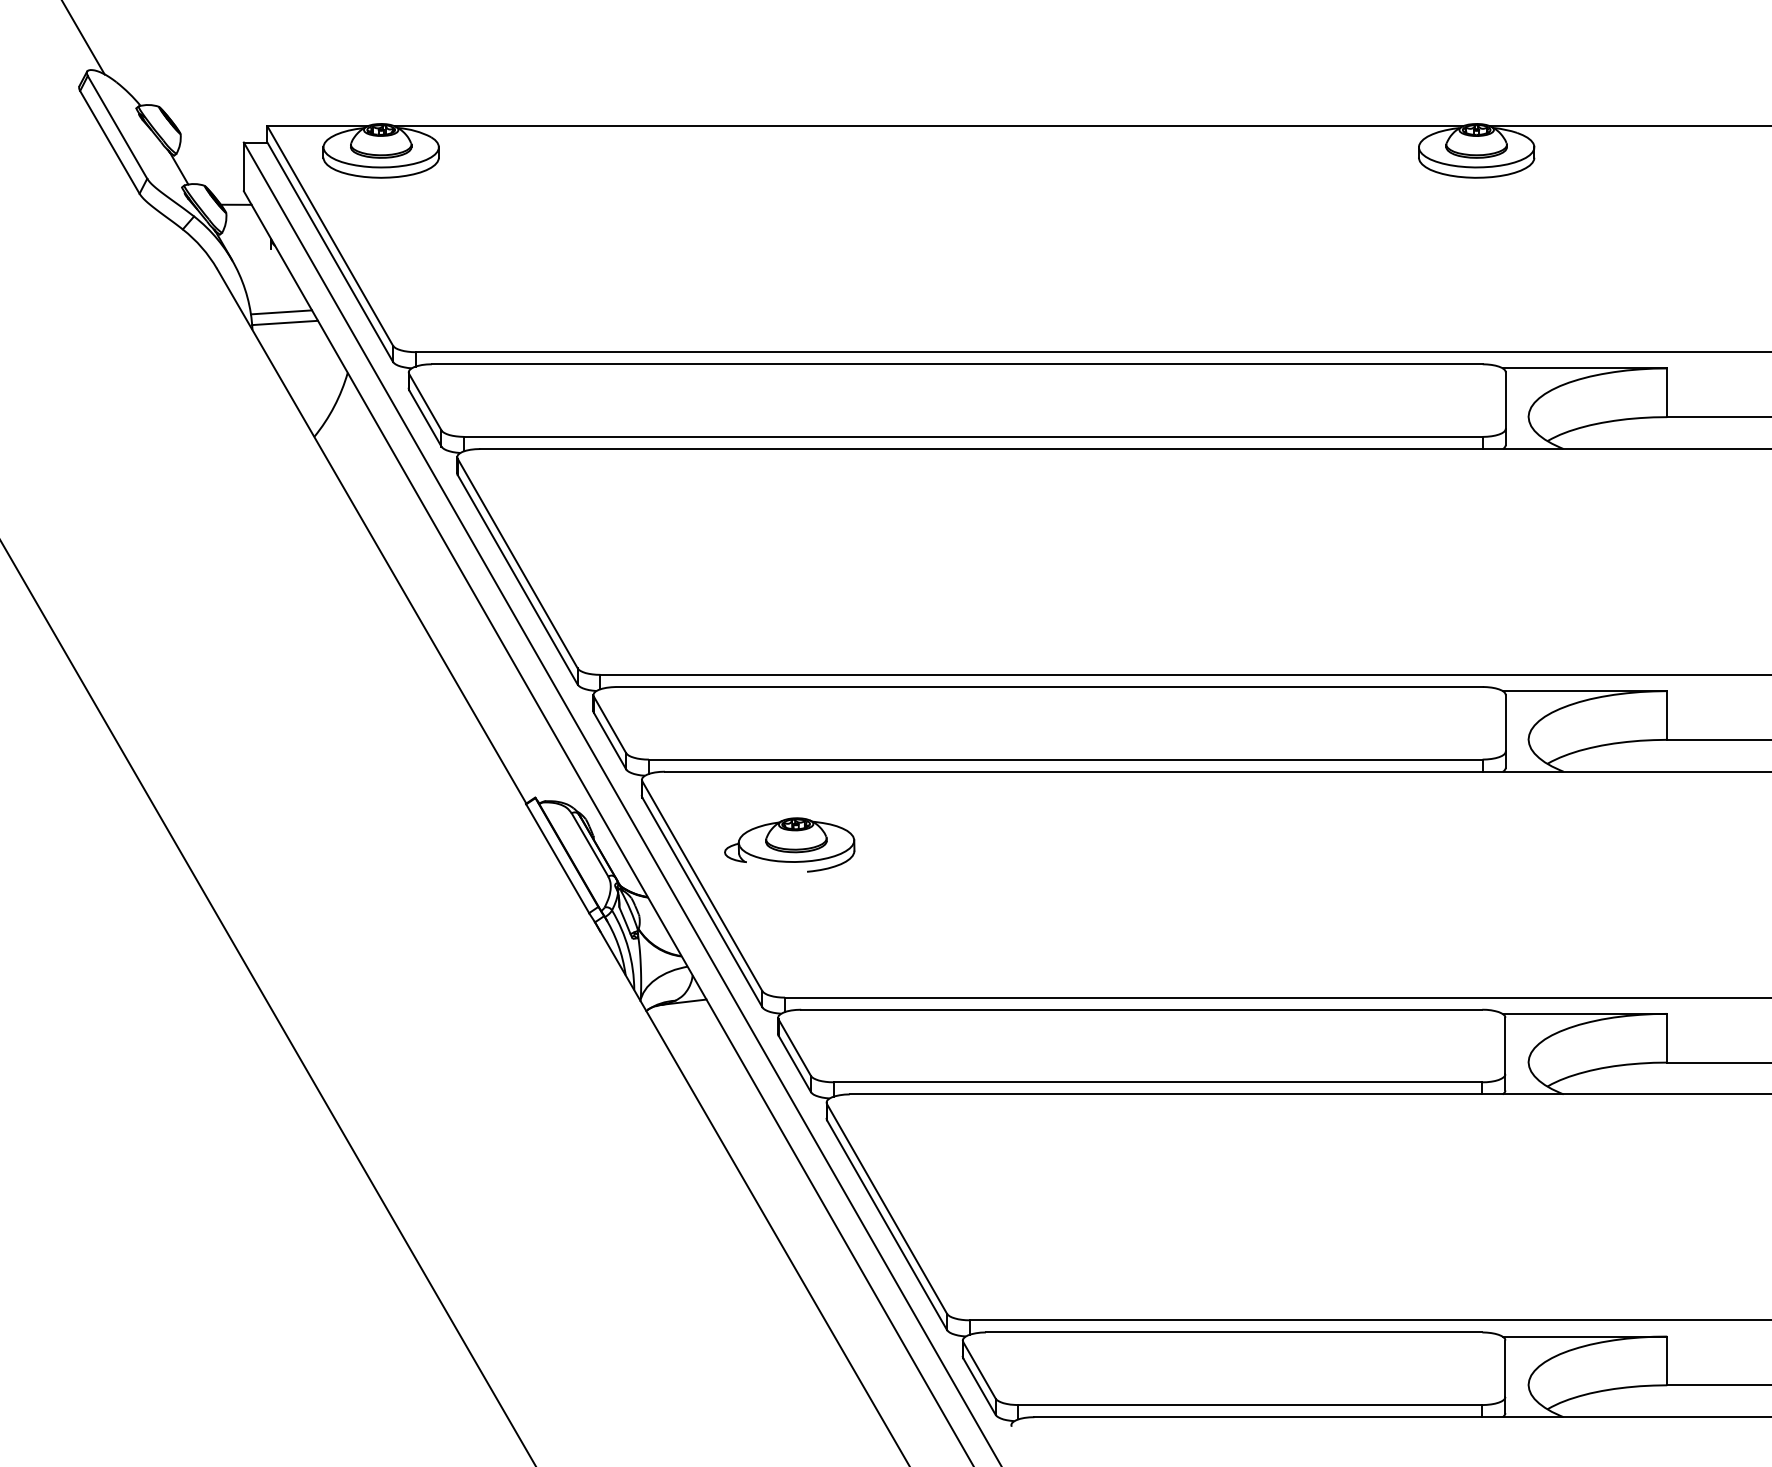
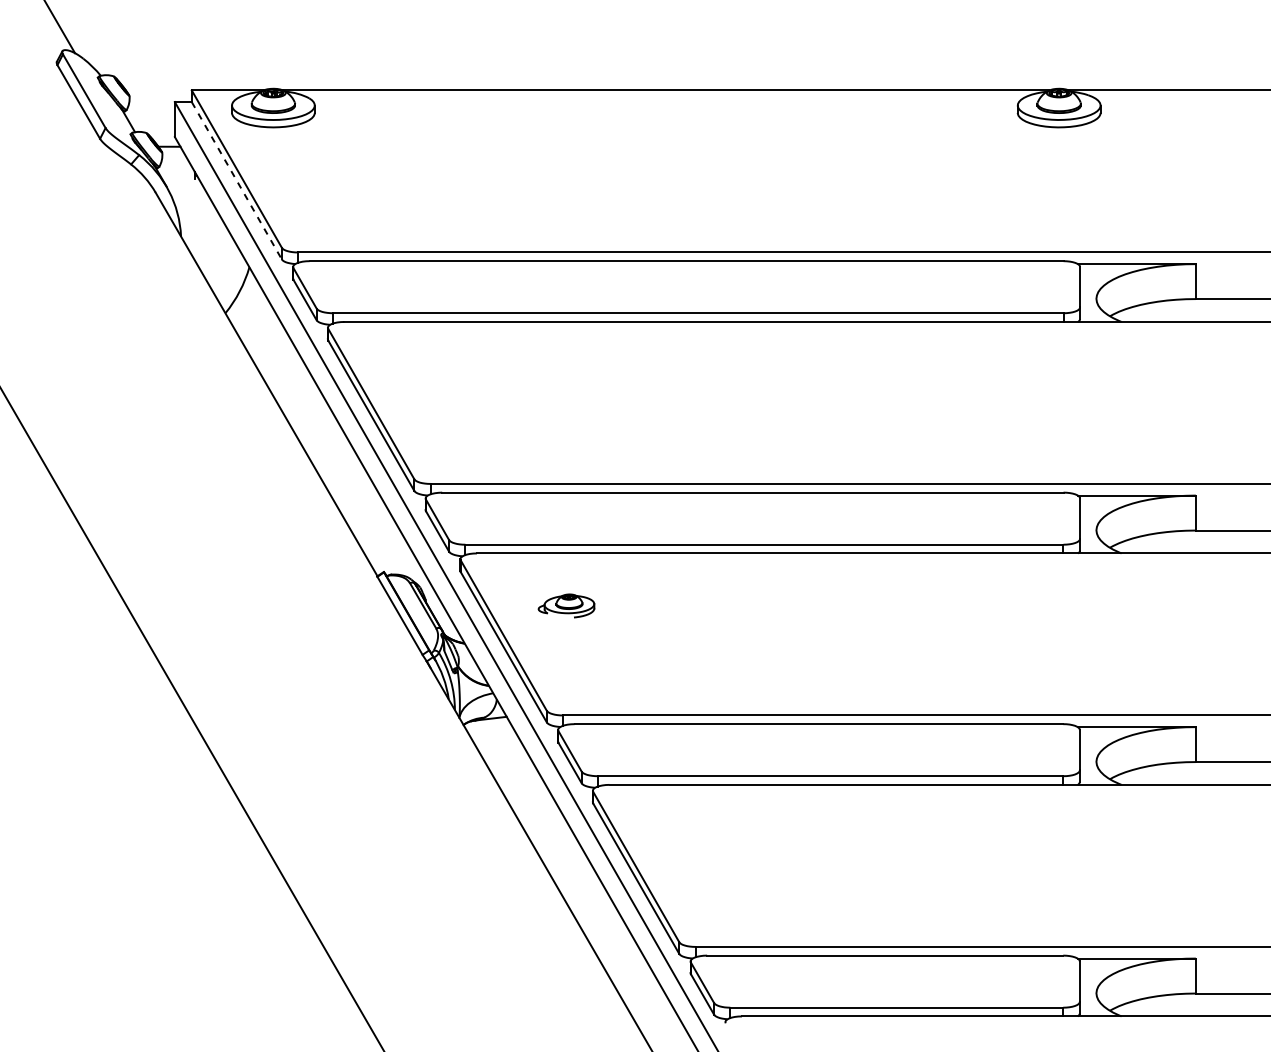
line: (330, 252) -> (237, 180), solid -> dashed
line: (281, 312) -> (201, 224), removed
line: (284, 322) -> (204, 231), removed
part: (789, 844) -> (566, 605), size x0.6

